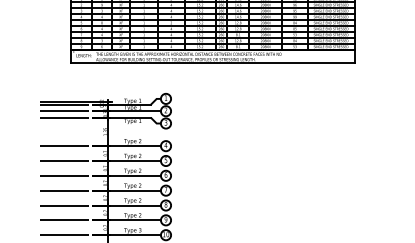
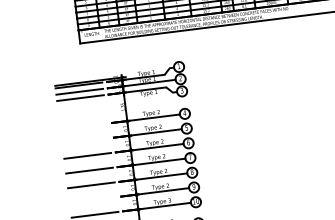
line: (63, 146) -> (83, 126), removed
line: (63, 160) -> (84, 140), removed
line: (63, 220) -> (92, 200), removed

